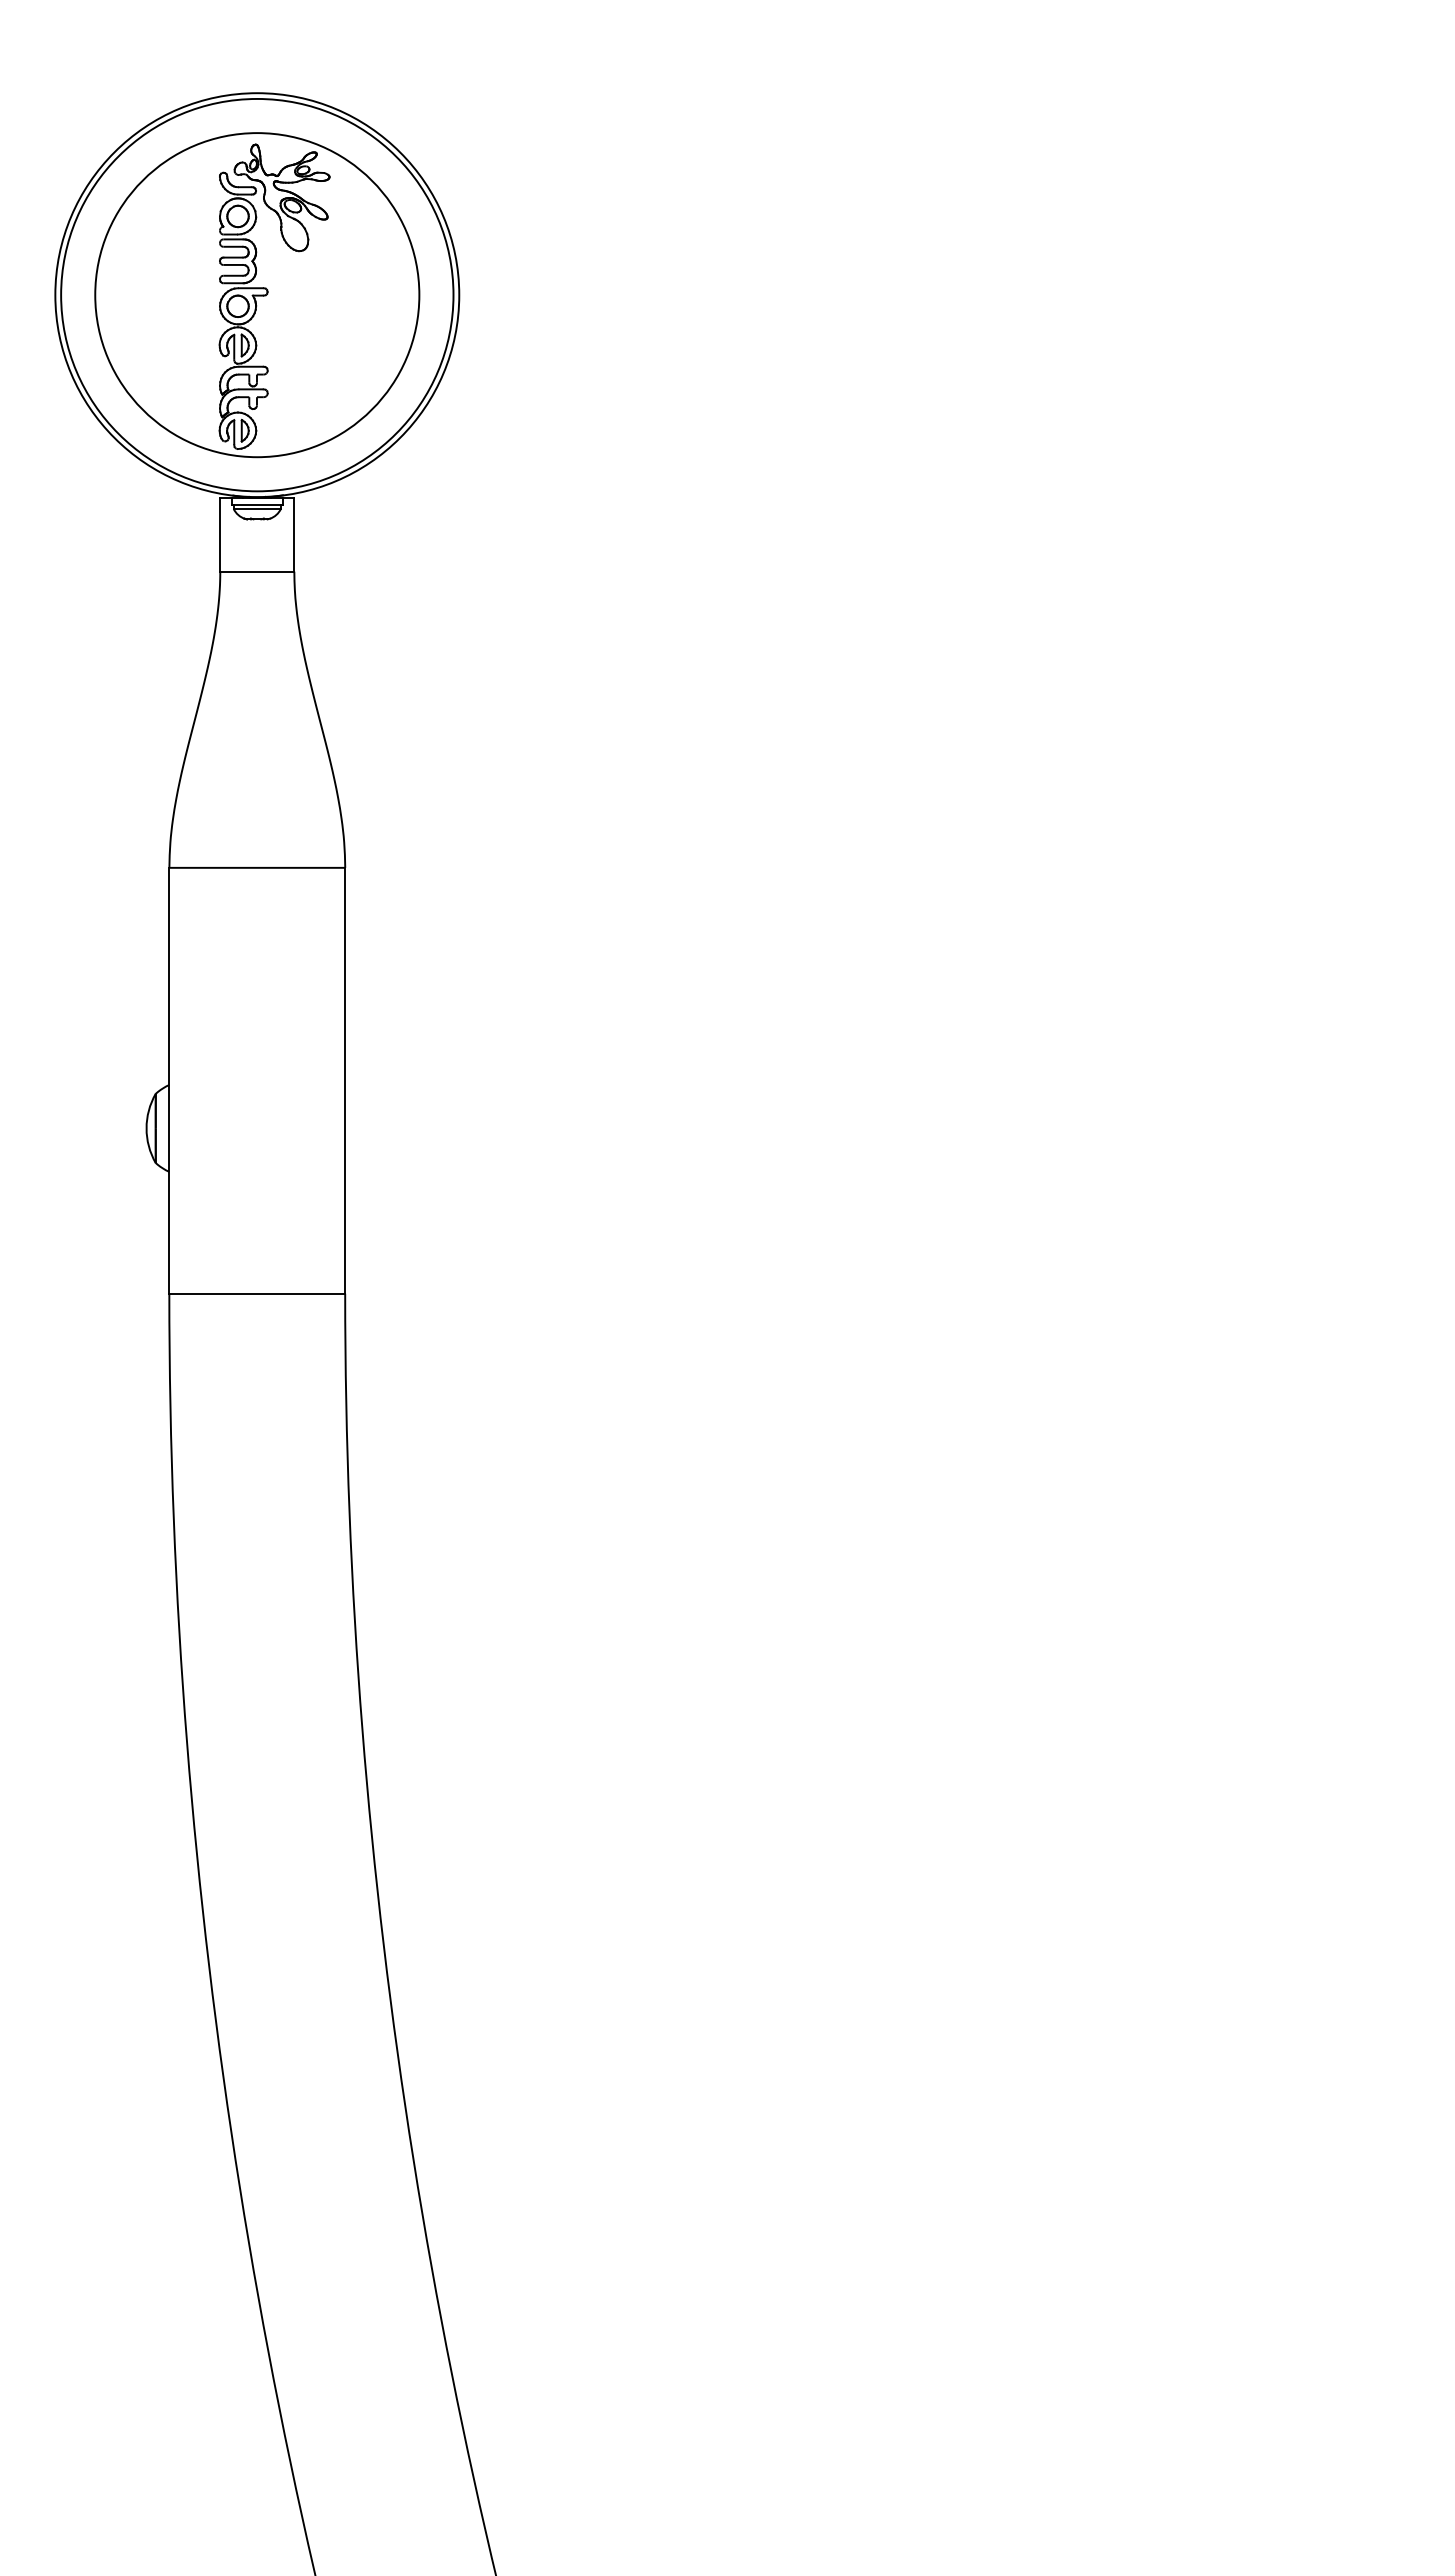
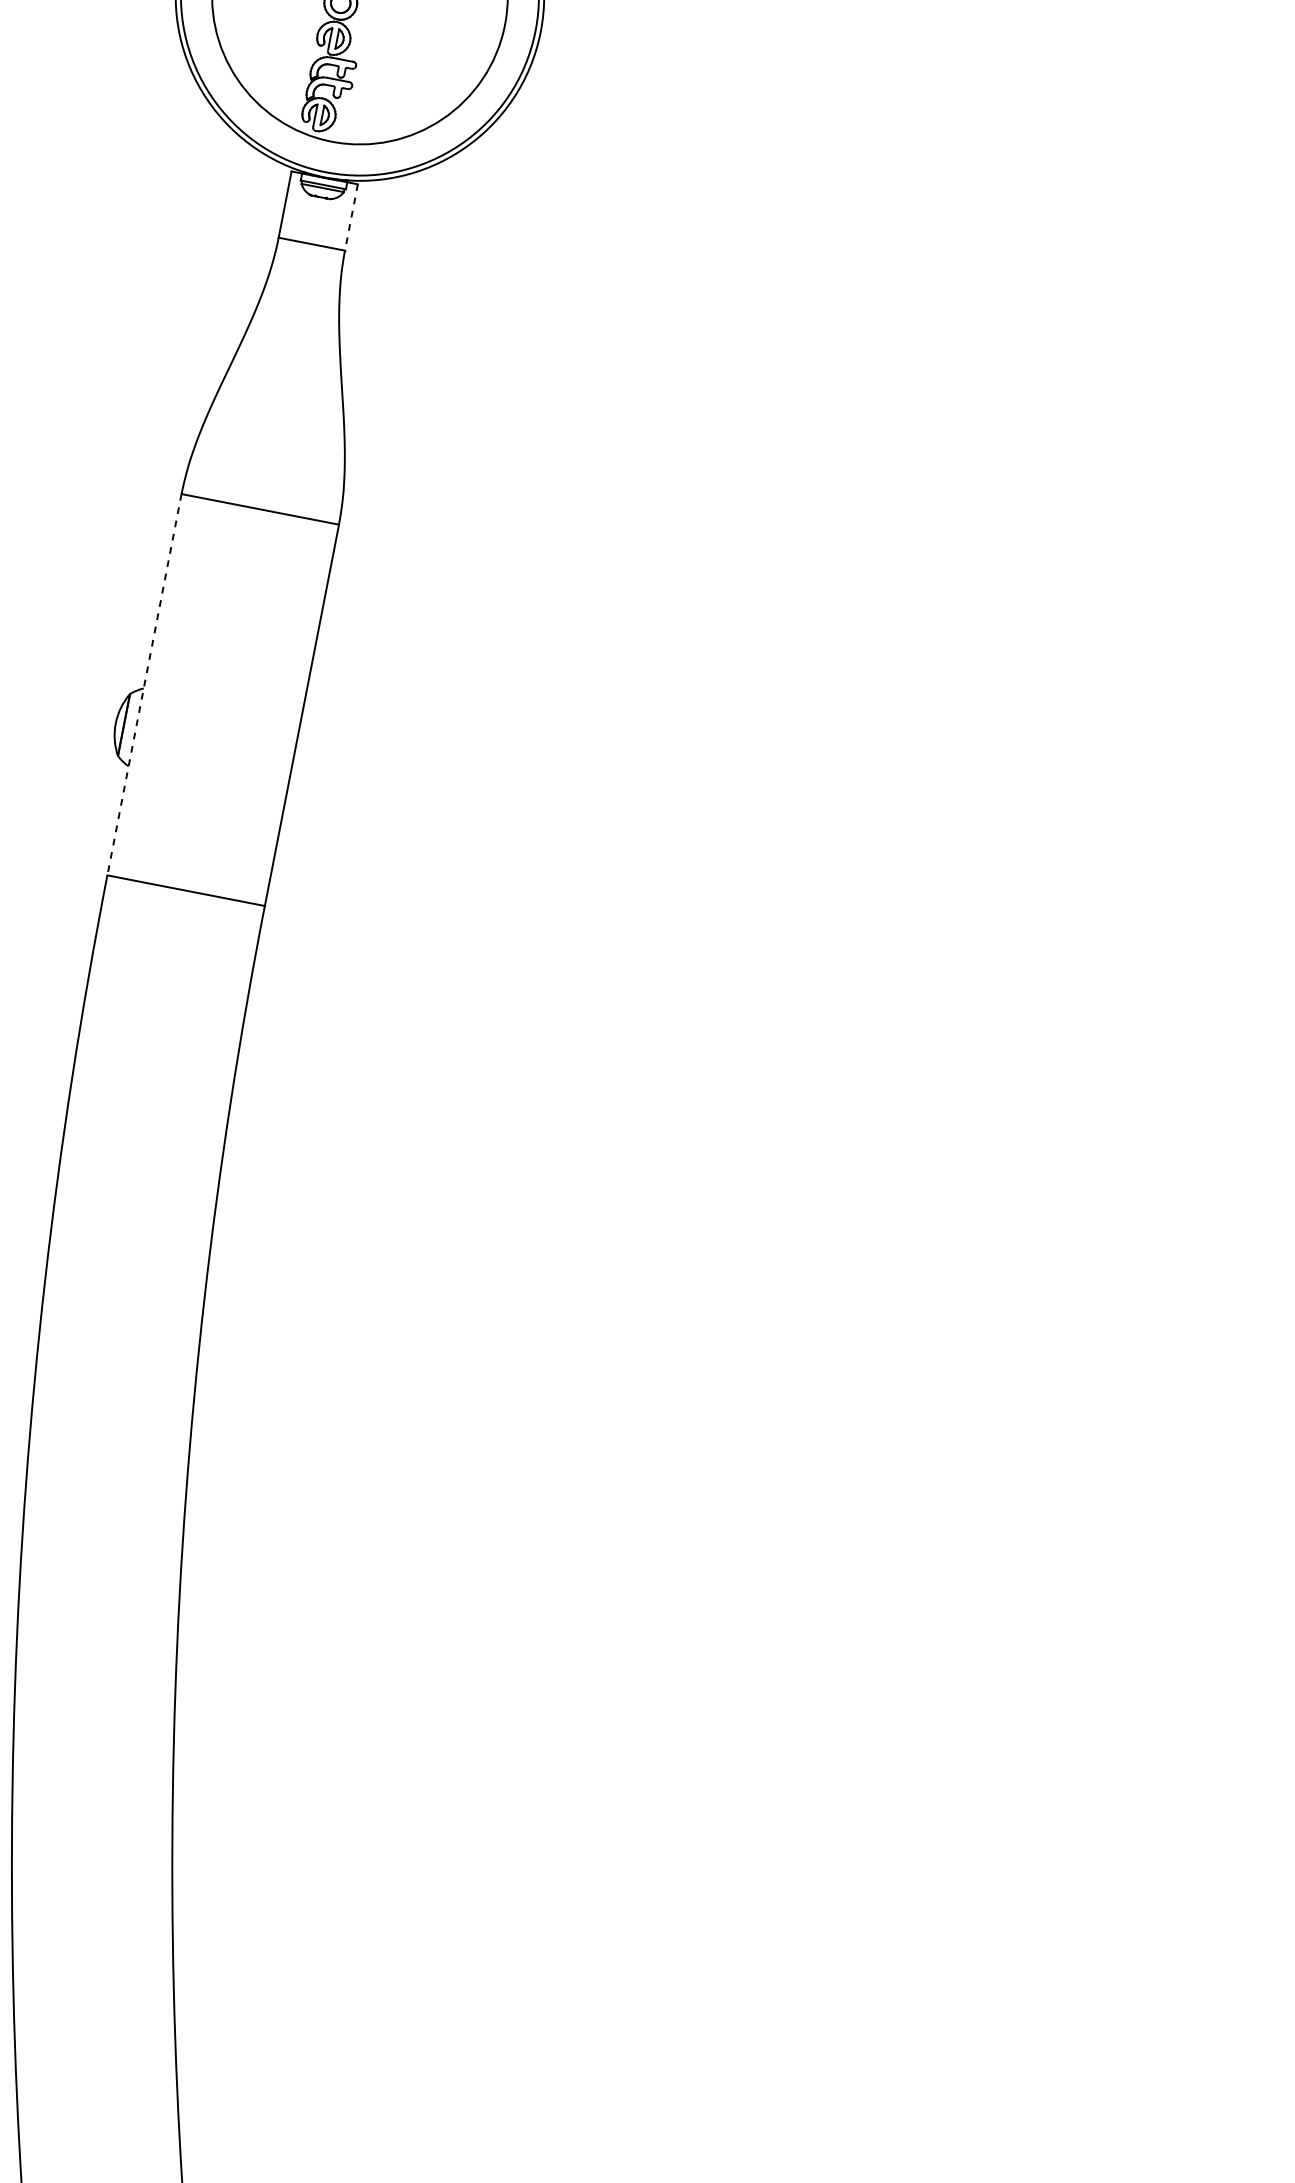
line: (294, 535) -> (351, 218), solid -> dashed
line: (169, 1080) -> (144, 684), solid -> dashed

